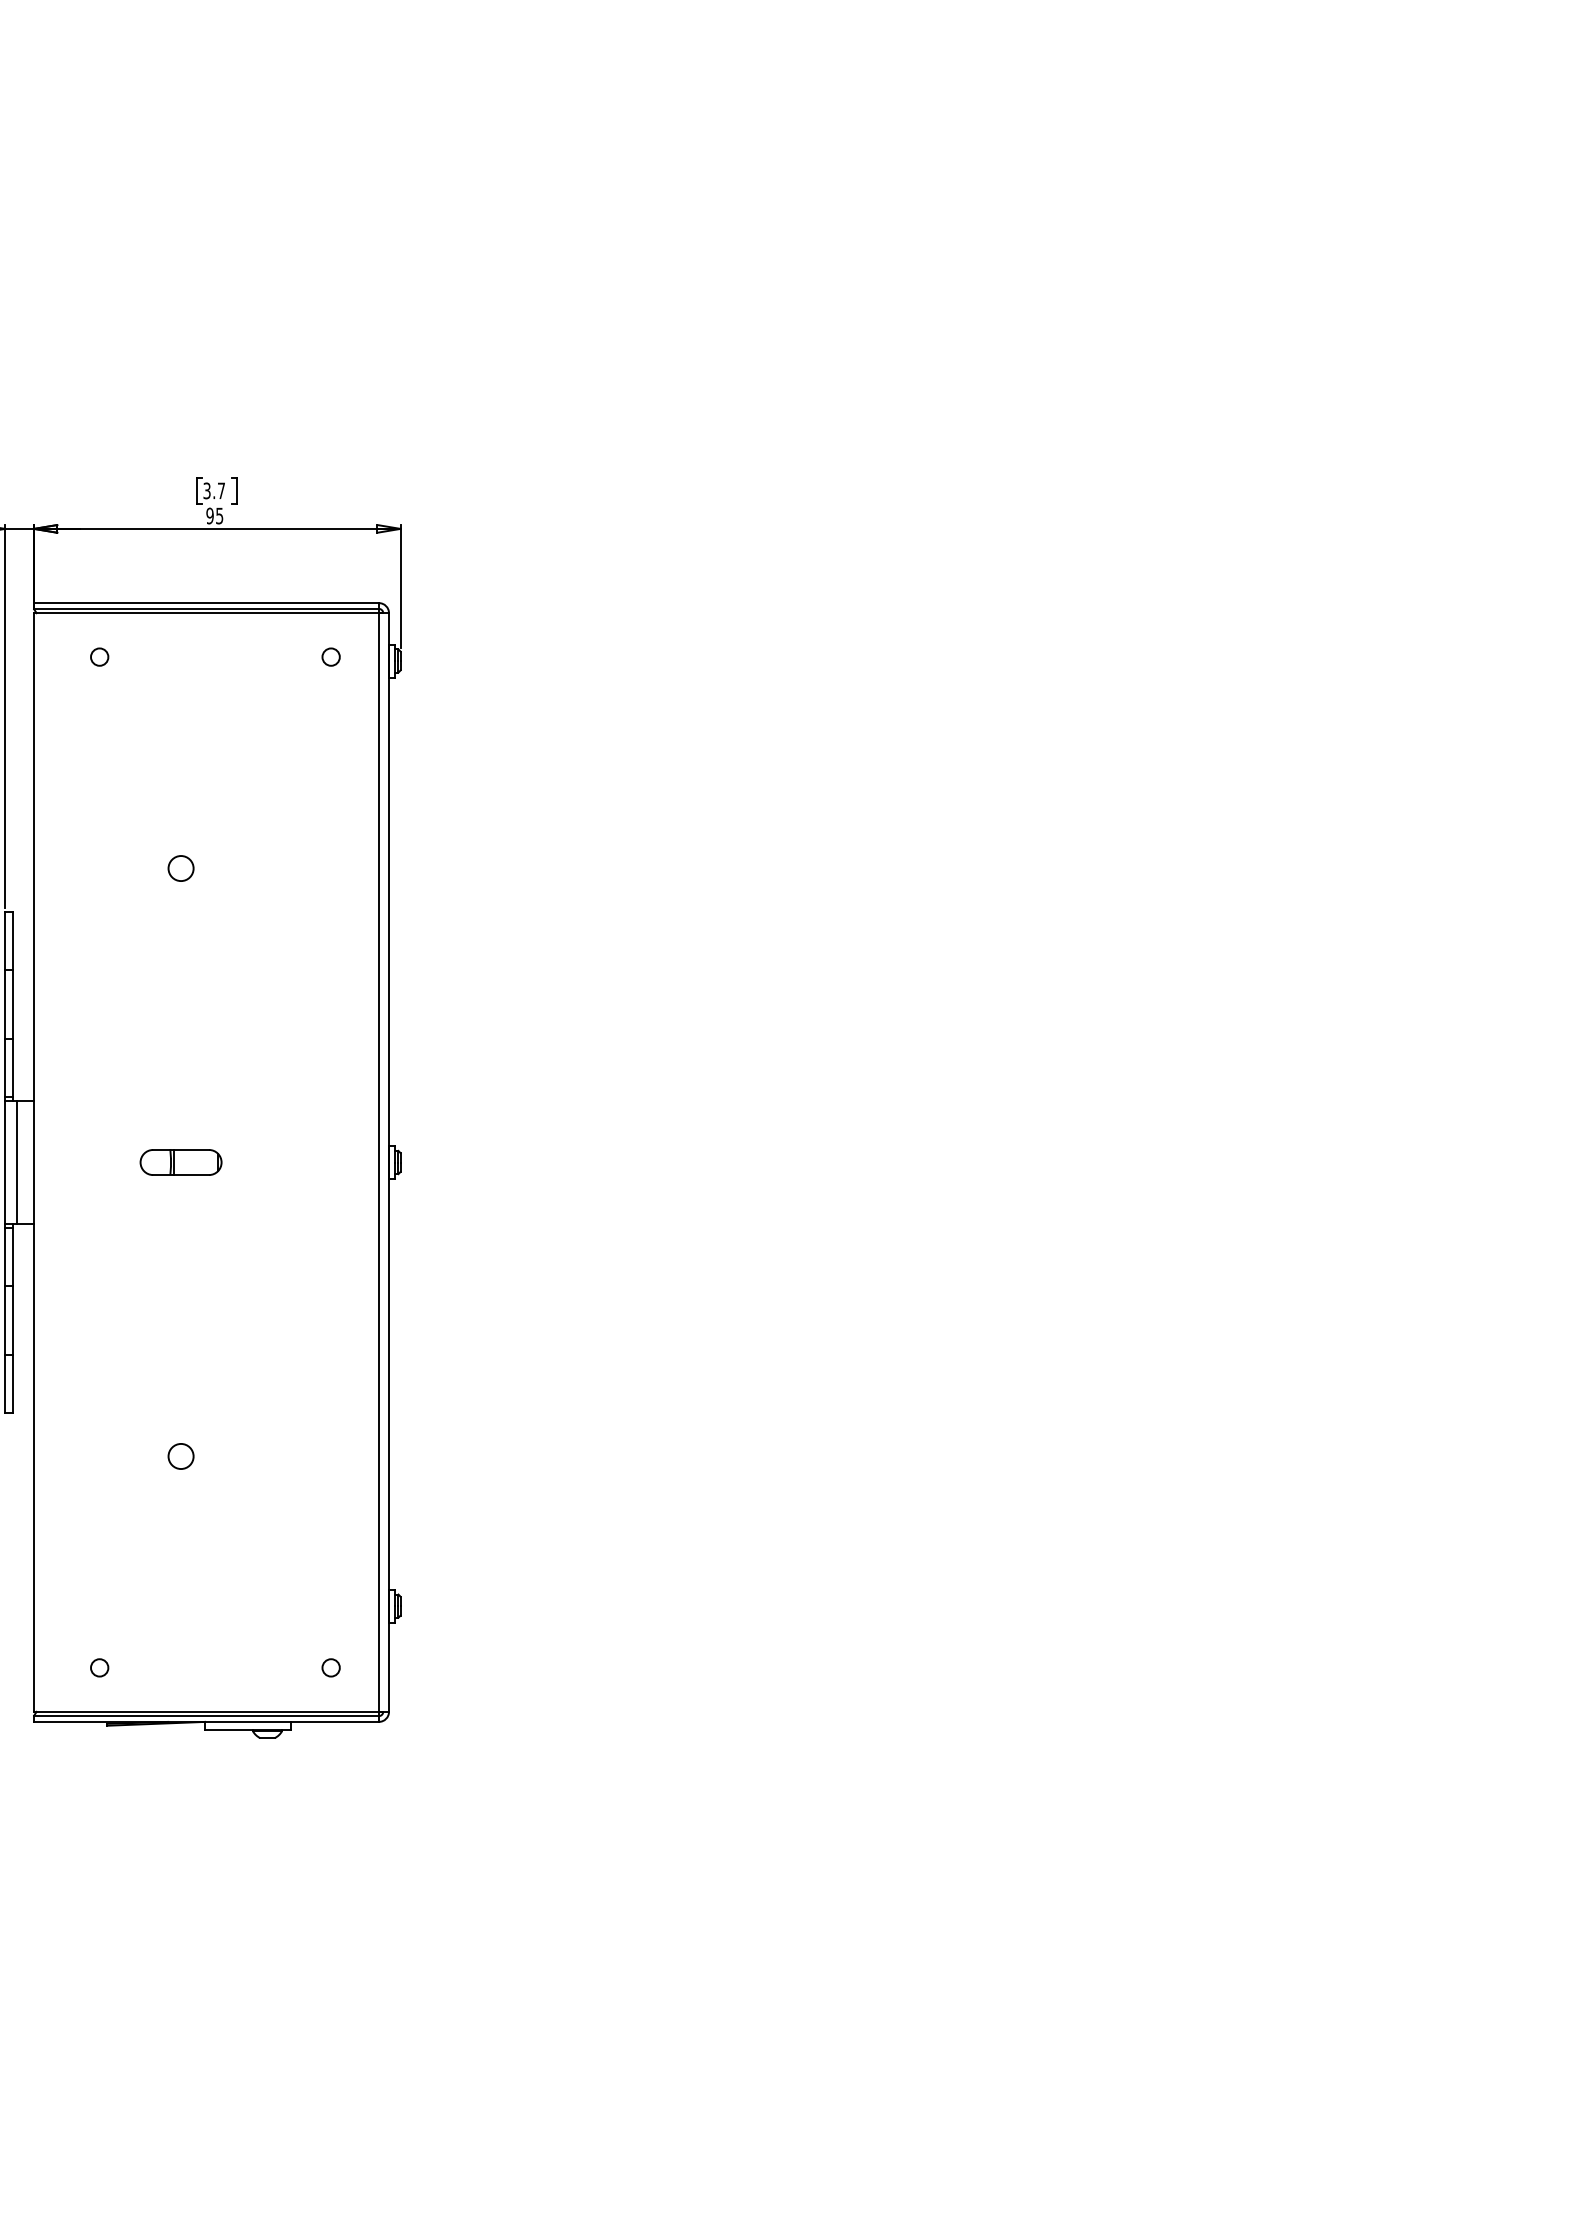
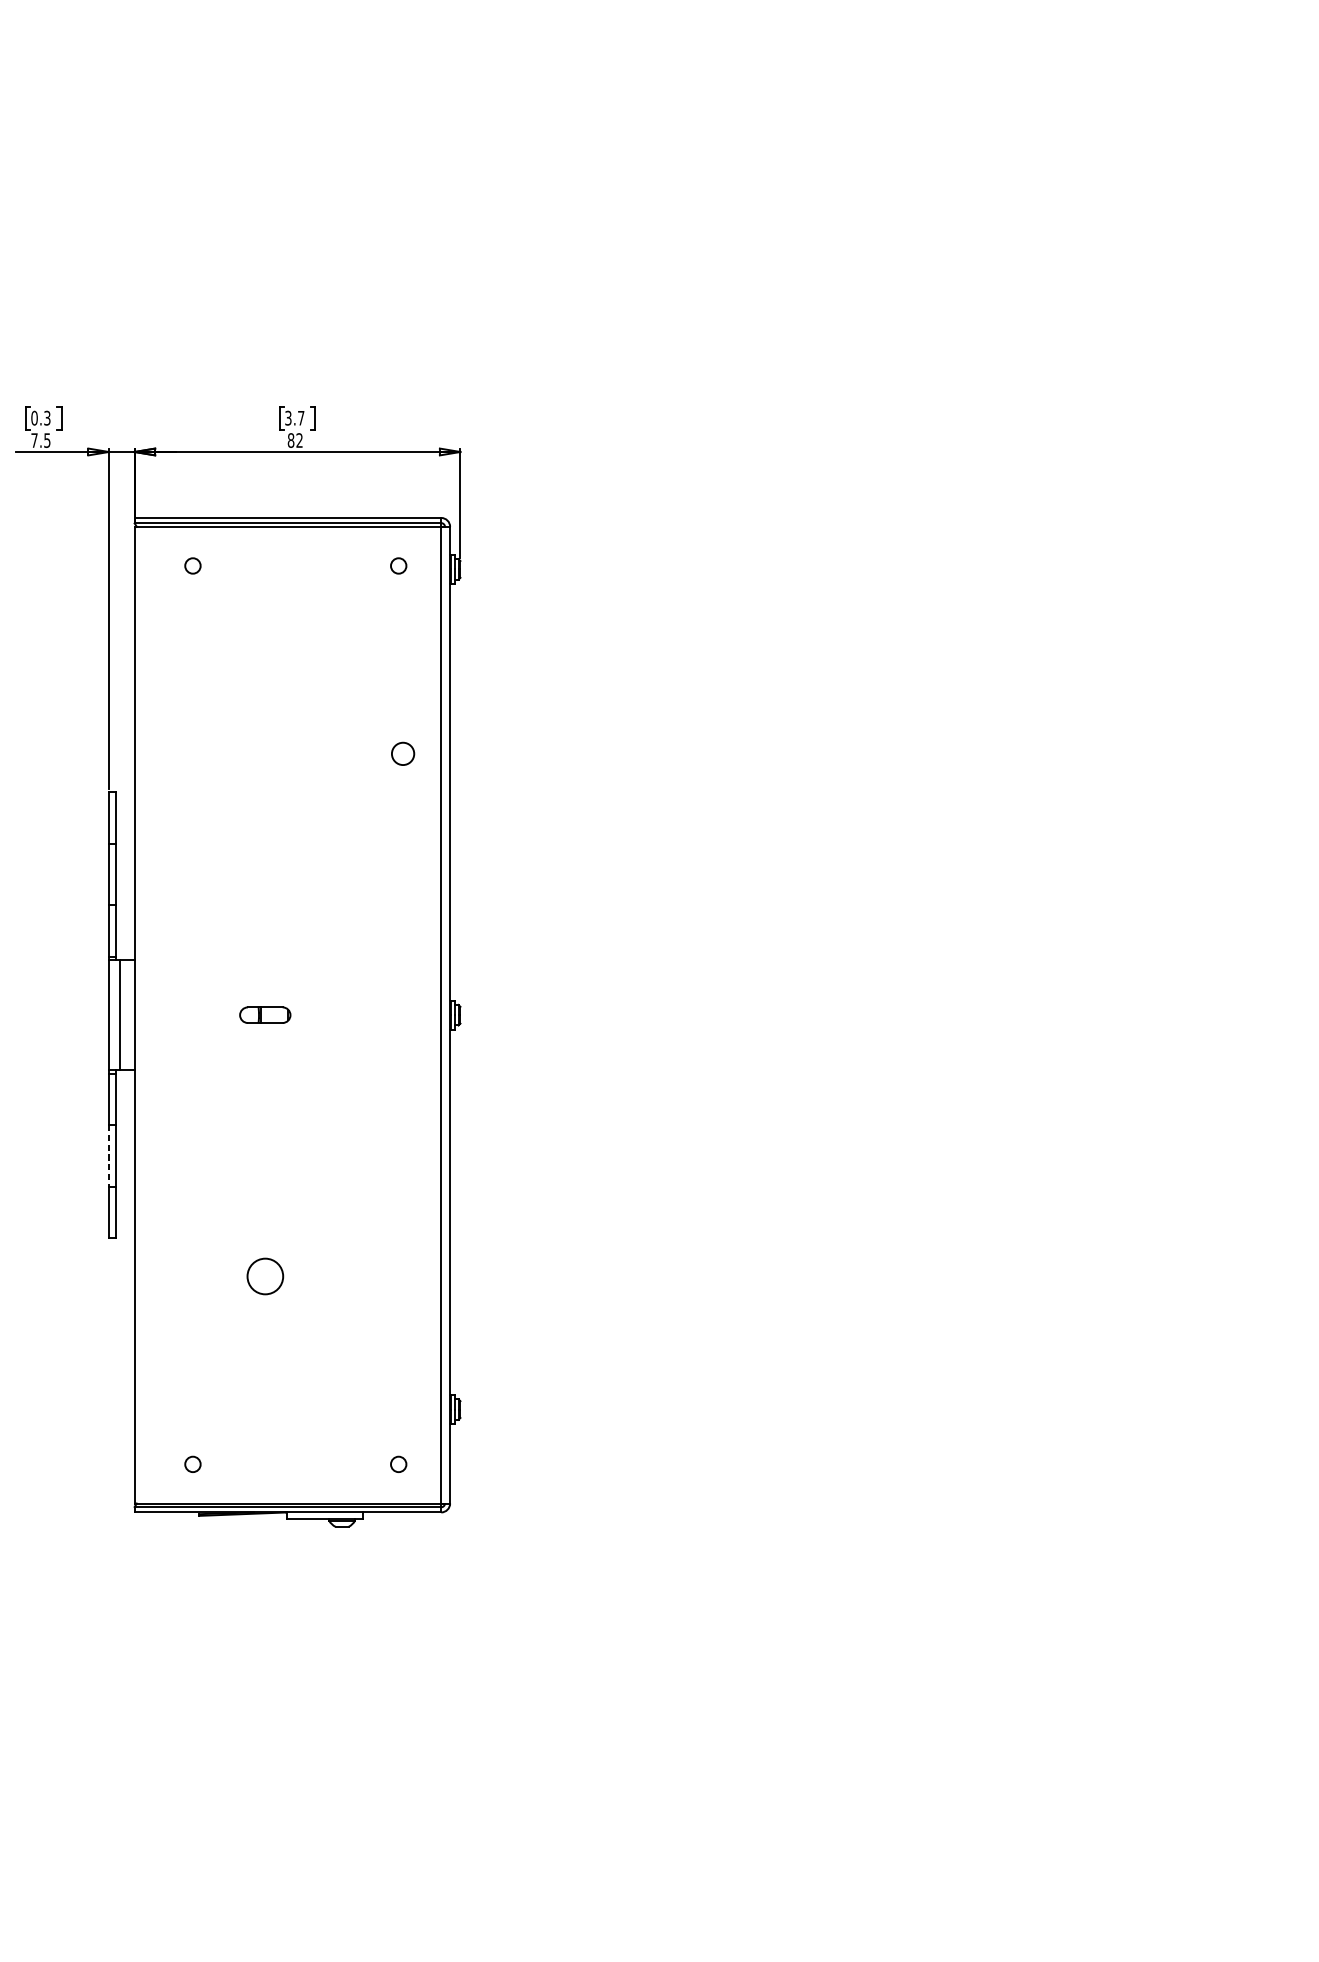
text: (214, 515) -> (295, 440), 95 -> 82
circle: (180, 868) -> (402, 753), moved
part: (180, 1162) -> (264, 1015), size x0.7
line: (5, 1320) -> (109, 1155), solid -> dashed
circle: (180, 1456) -> (264, 1276), size x1.6

